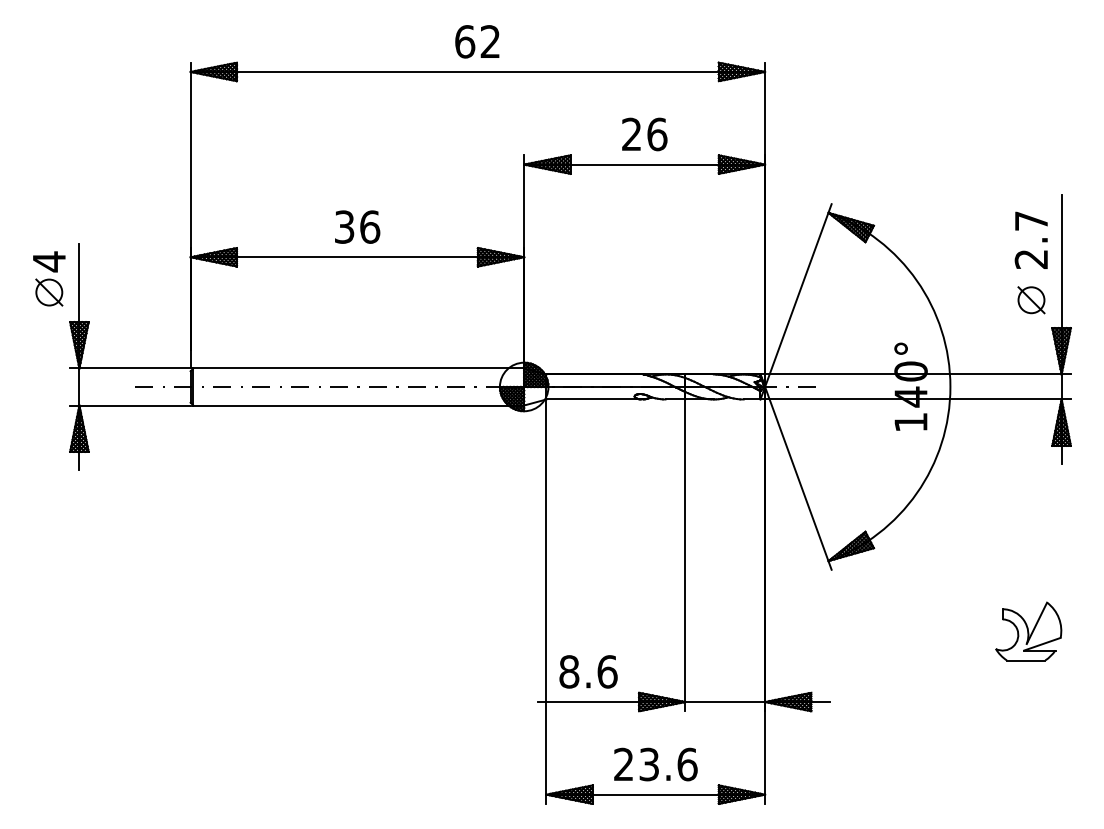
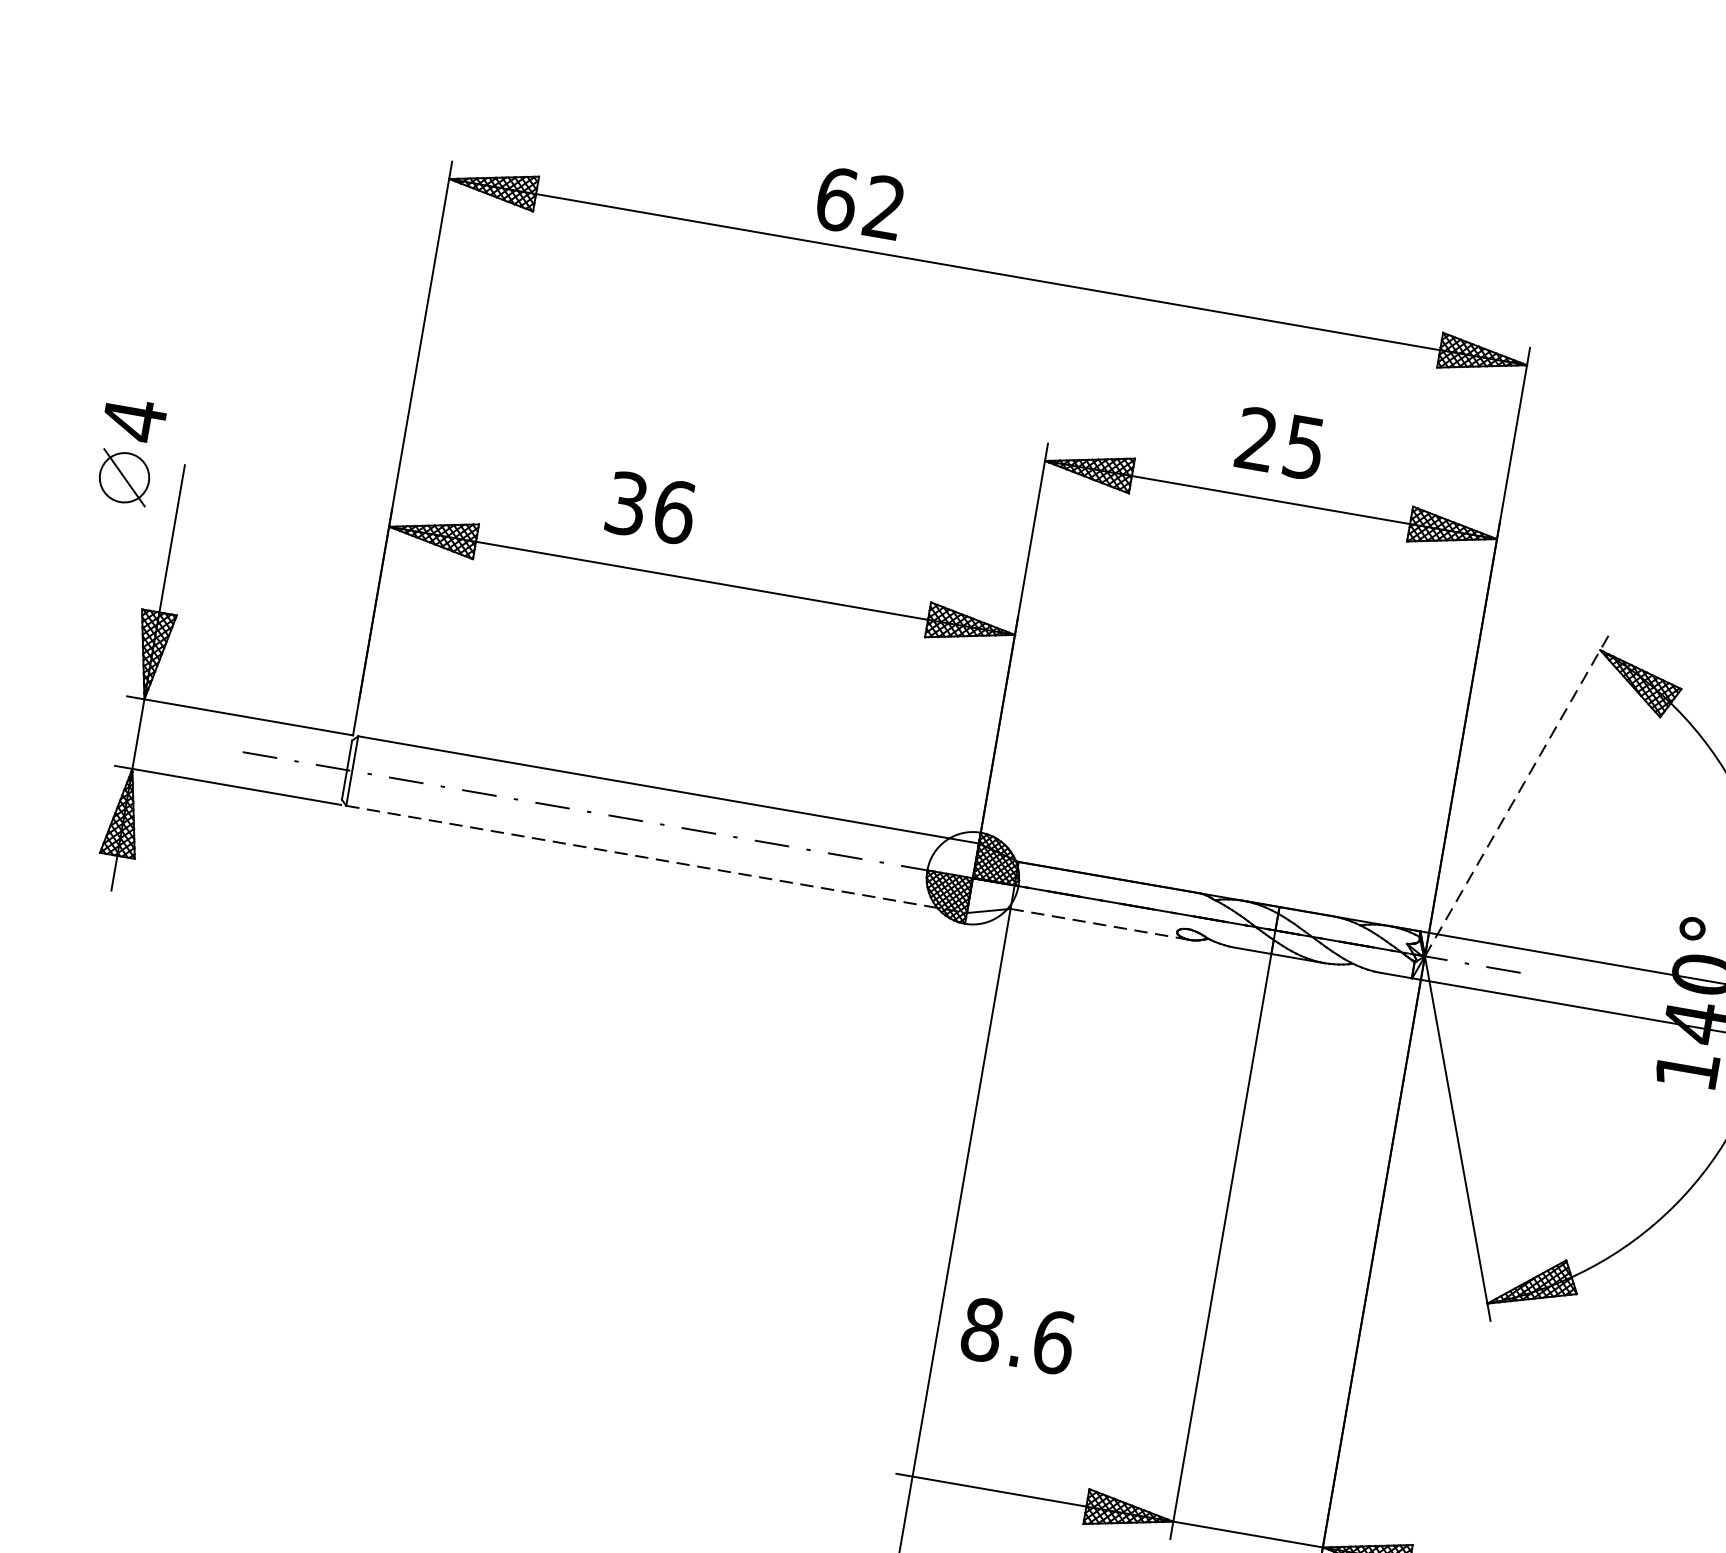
text: (477, 41) -> (860, 202), moved
text: (657, 134) -> (1304, 447), 26 -> 25
text: (357, 226) -> (651, 506), moved
part: (49, 278) -> (129, 451), moved
line: (798, 295) -> (1517, 795), solid -> dashed
line: (594, 399) -> (1100, 924), solid -> dashed
line: (359, 405) -> (657, 859), solid -> dashed
text: (588, 671) -> (1018, 1335), moved

